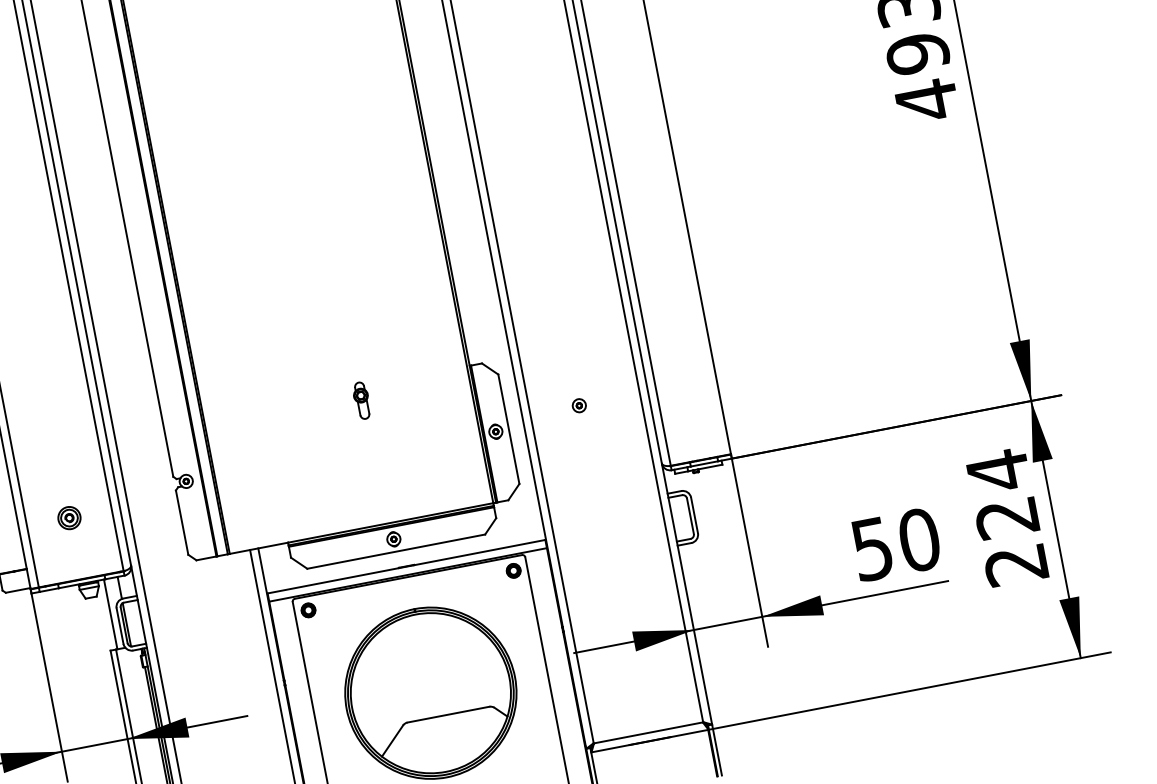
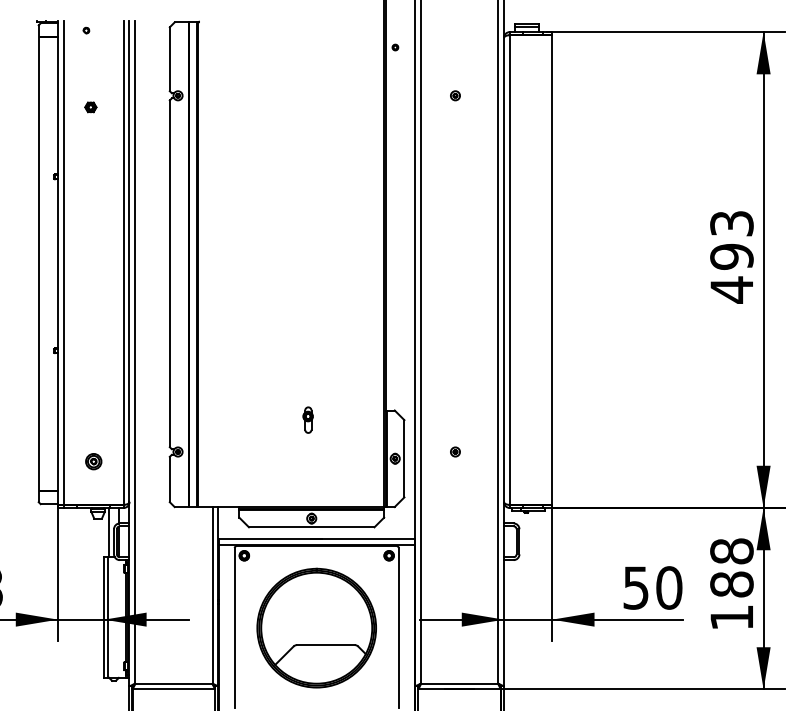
text: (1006, 516) -> (731, 583), 224 -> 188

